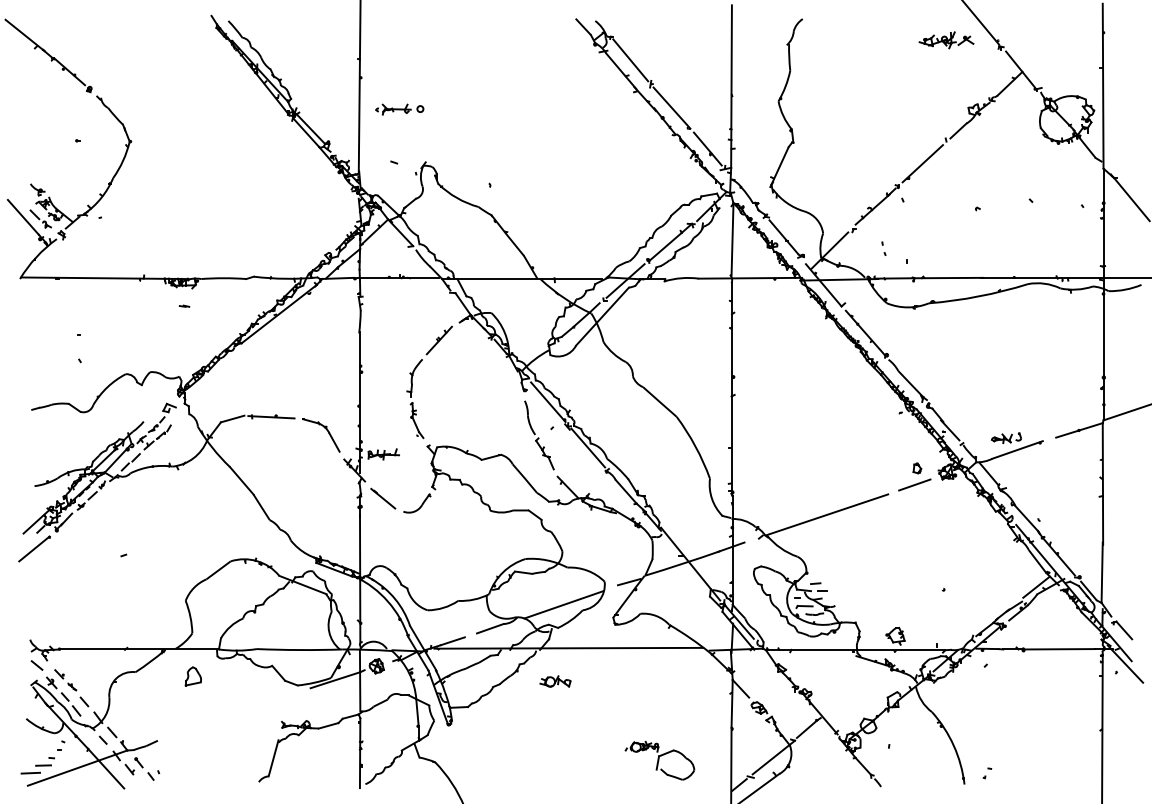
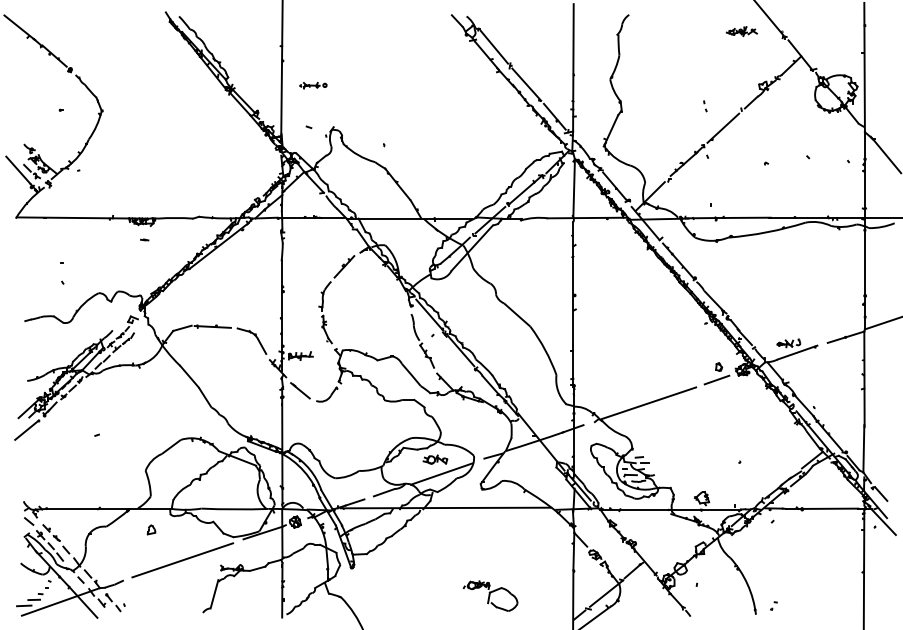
part: (946, 40) -> (741, 31), size x0.71
part: (399, 108) -> (313, 84), size x0.71
part: (883, 248) -> (705, 106), moved
part: (192, 675) -> (150, 529), size x0.62
part: (555, 681) -> (435, 459), moved
line: (232, 714) -> (182, 559), added
part: (659, 760) -> (490, 595), moved

